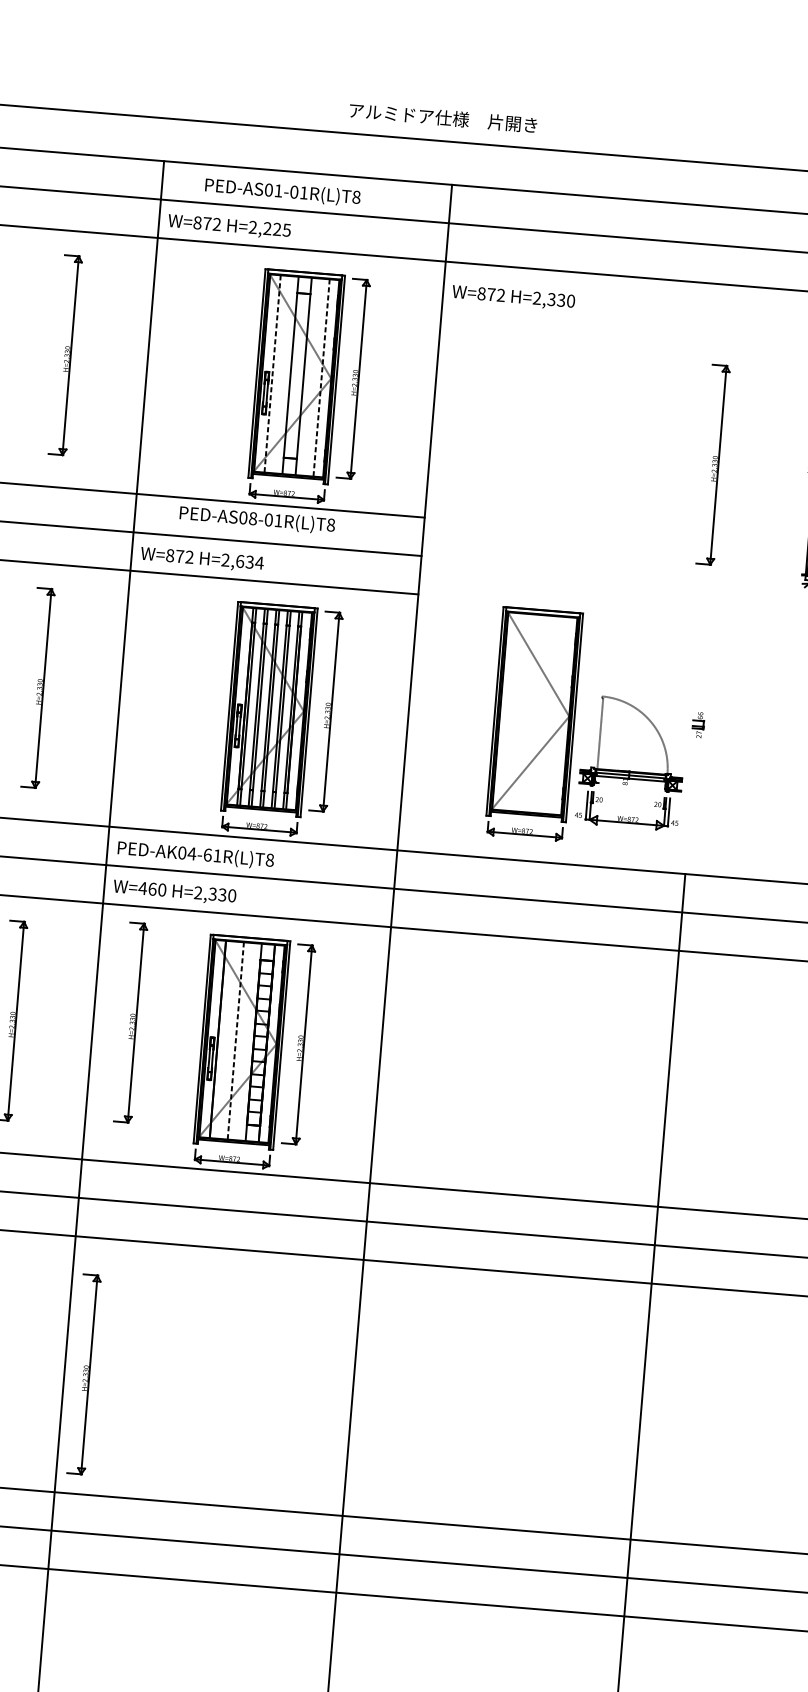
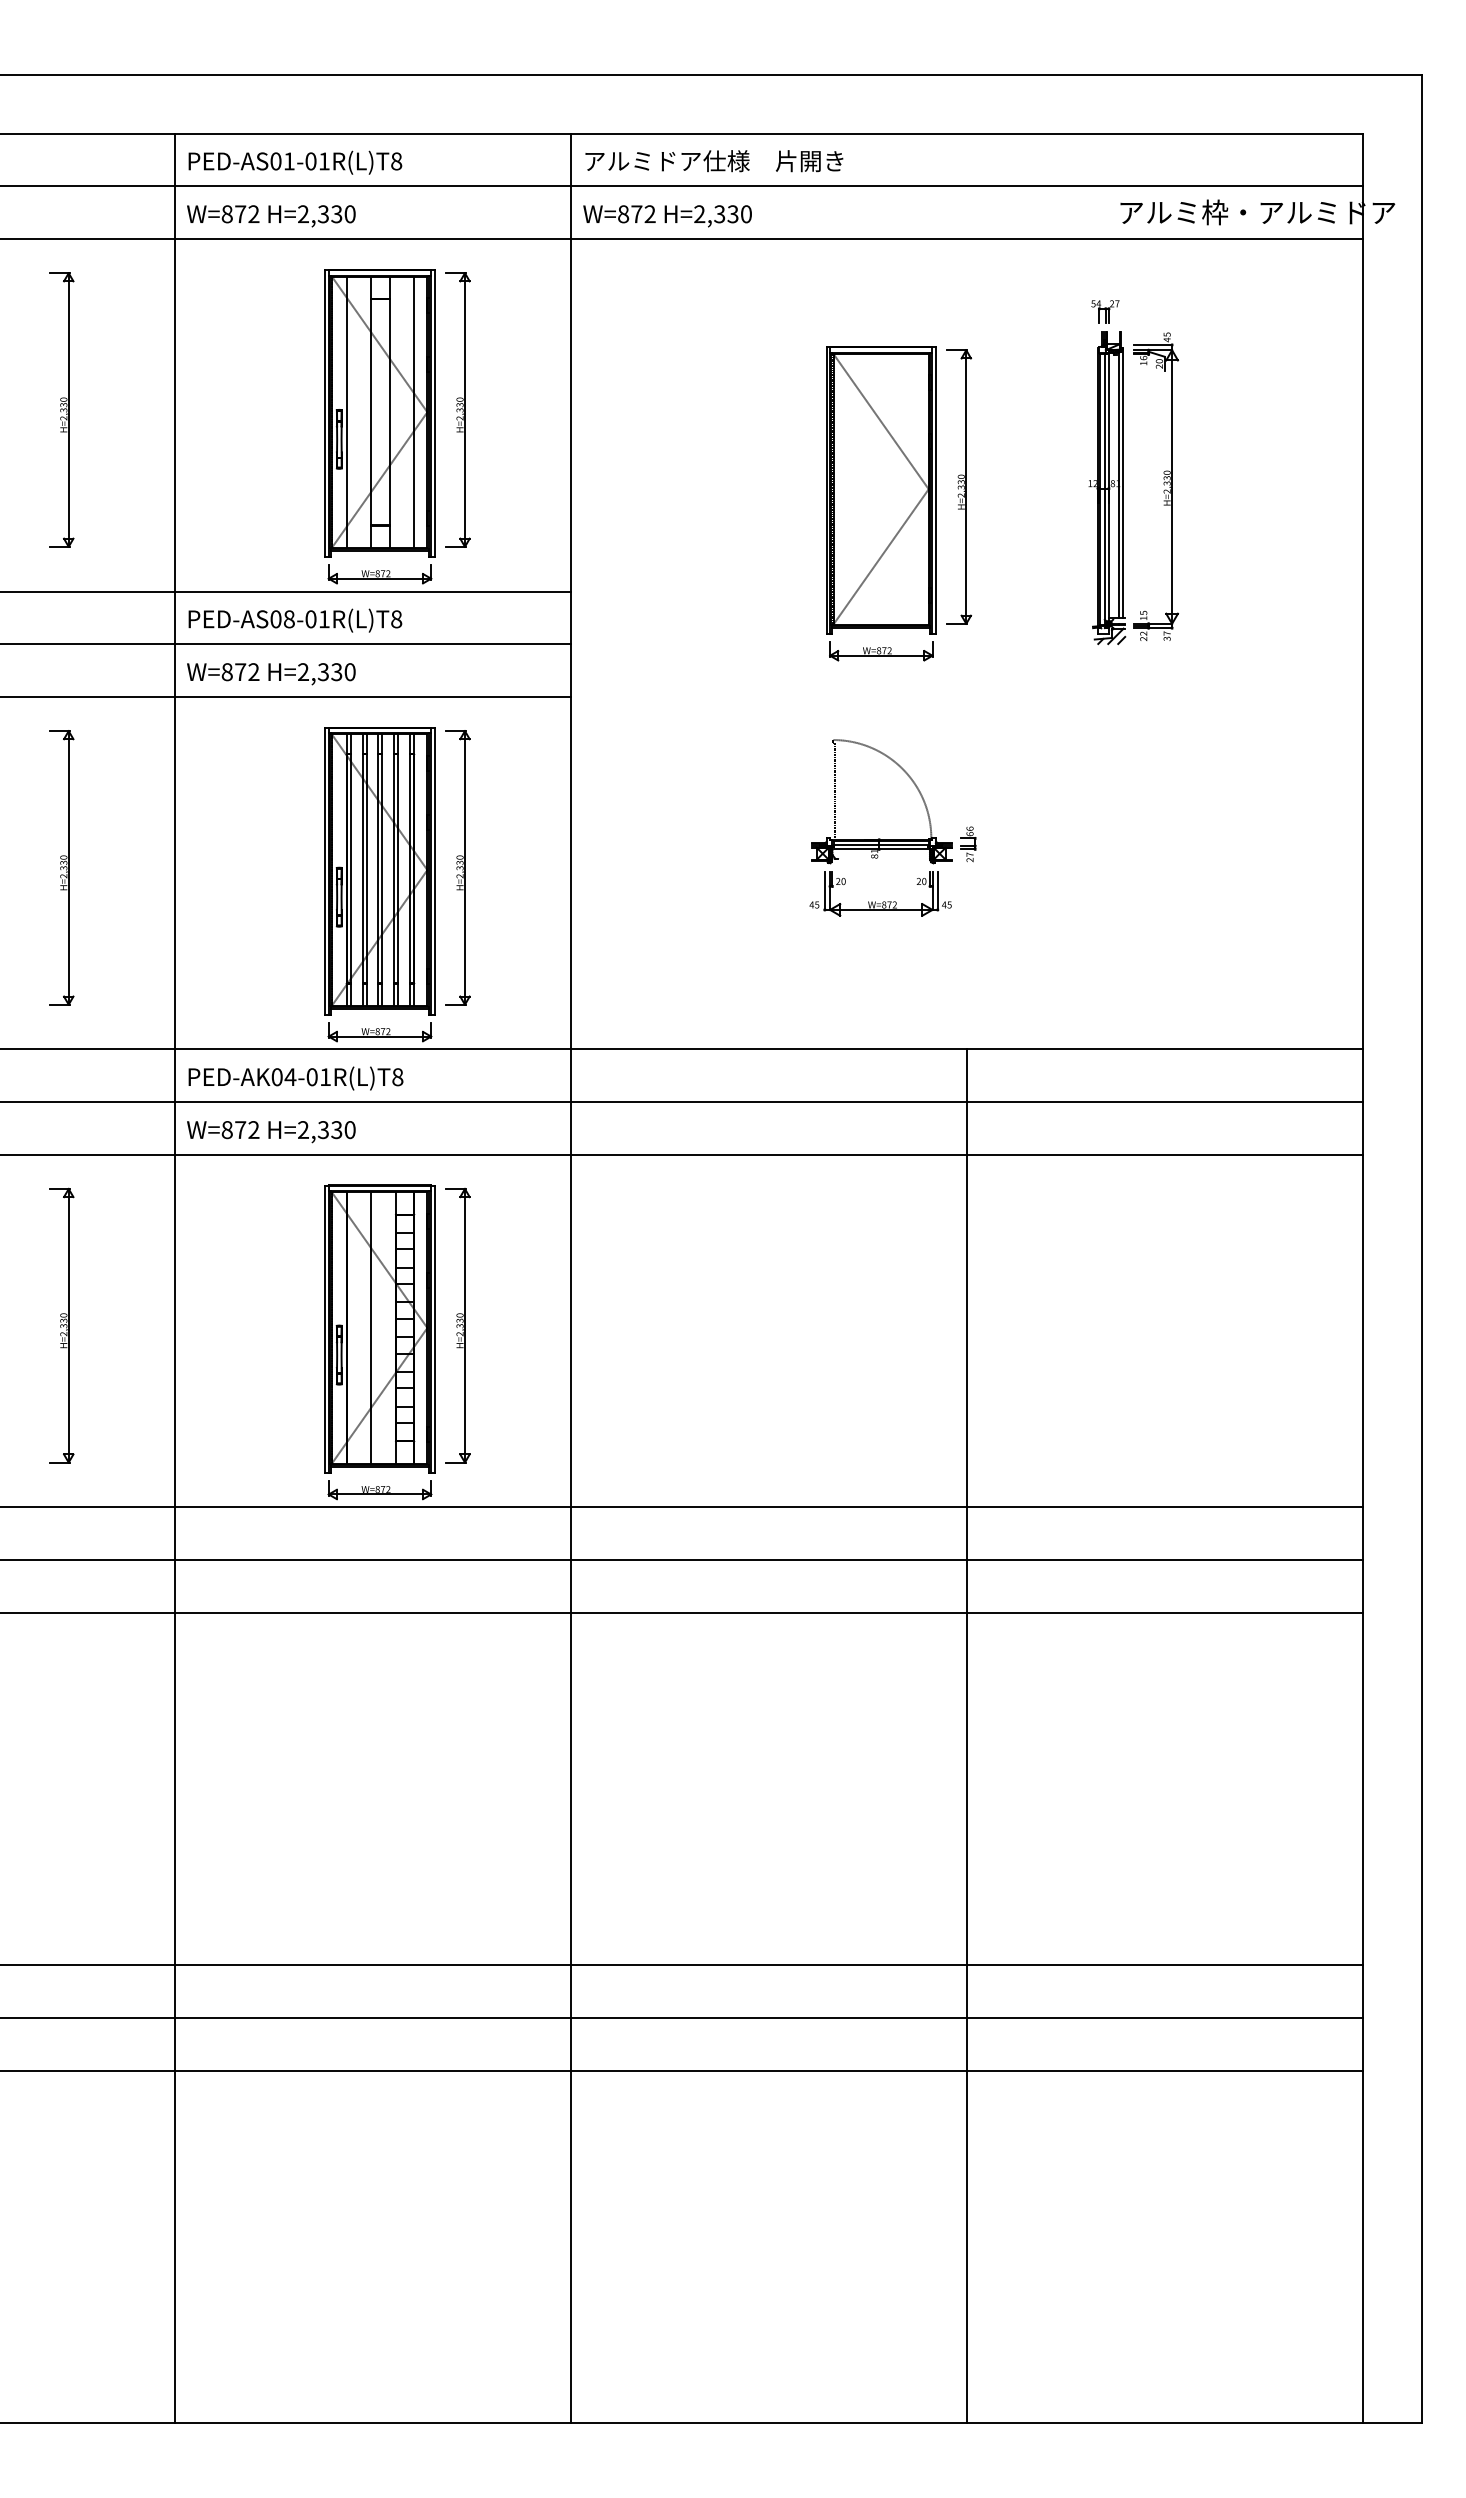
text: (443, 118) -> (714, 161), moved
text: (283, 192) -> (295, 162), moved
text: (276, 229) -> (336, 214), H=2,225 -> H=2,330
text: (513, 298) -> (667, 216), moved
line: (272, 374) -> (346, 412), dashed -> solid
line: (321, 378) -> (414, 412), dashed -> solid
text: (257, 519) -> (295, 620), moved
text: (249, 562) -> (336, 672), H=2,634 -> H=2,330
part: (534, 724) -> (881, 503), moved
part: (630, 770) -> (880, 838), moved
text: (207, 855) -> (311, 1077), PED-AK04-61R(L)T8 -> PED-AK04-01R(L)T8
text: (152, 889) -> (240, 1130), W=460 -> W=872
part: (130, 1022) -> (225, 1314), removed
line: (235, 1041) -> (371, 1328), dashed -> solid
part: (84, 1374) -> (201, 1800), removed

